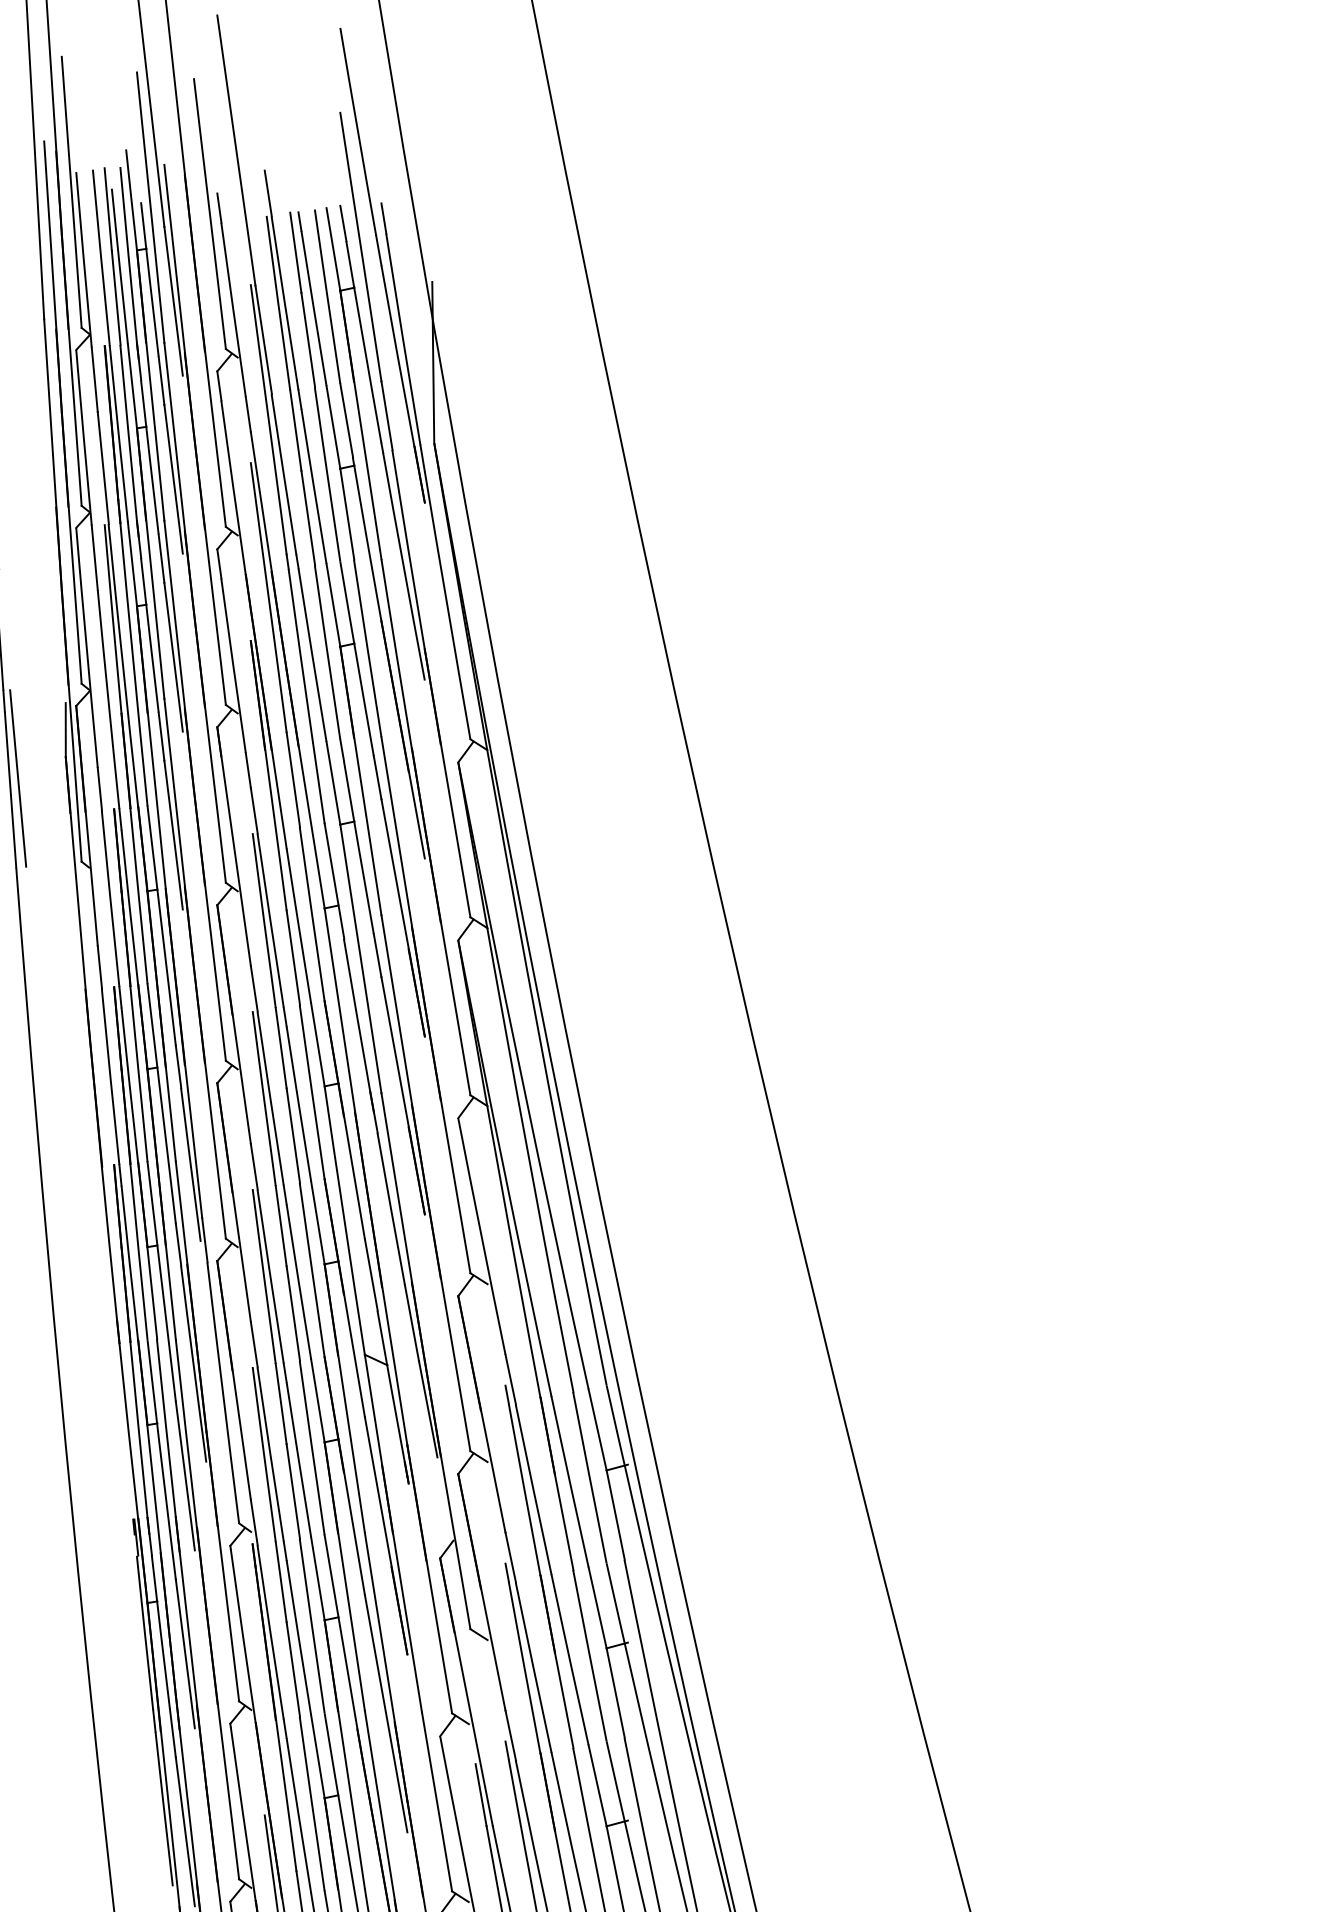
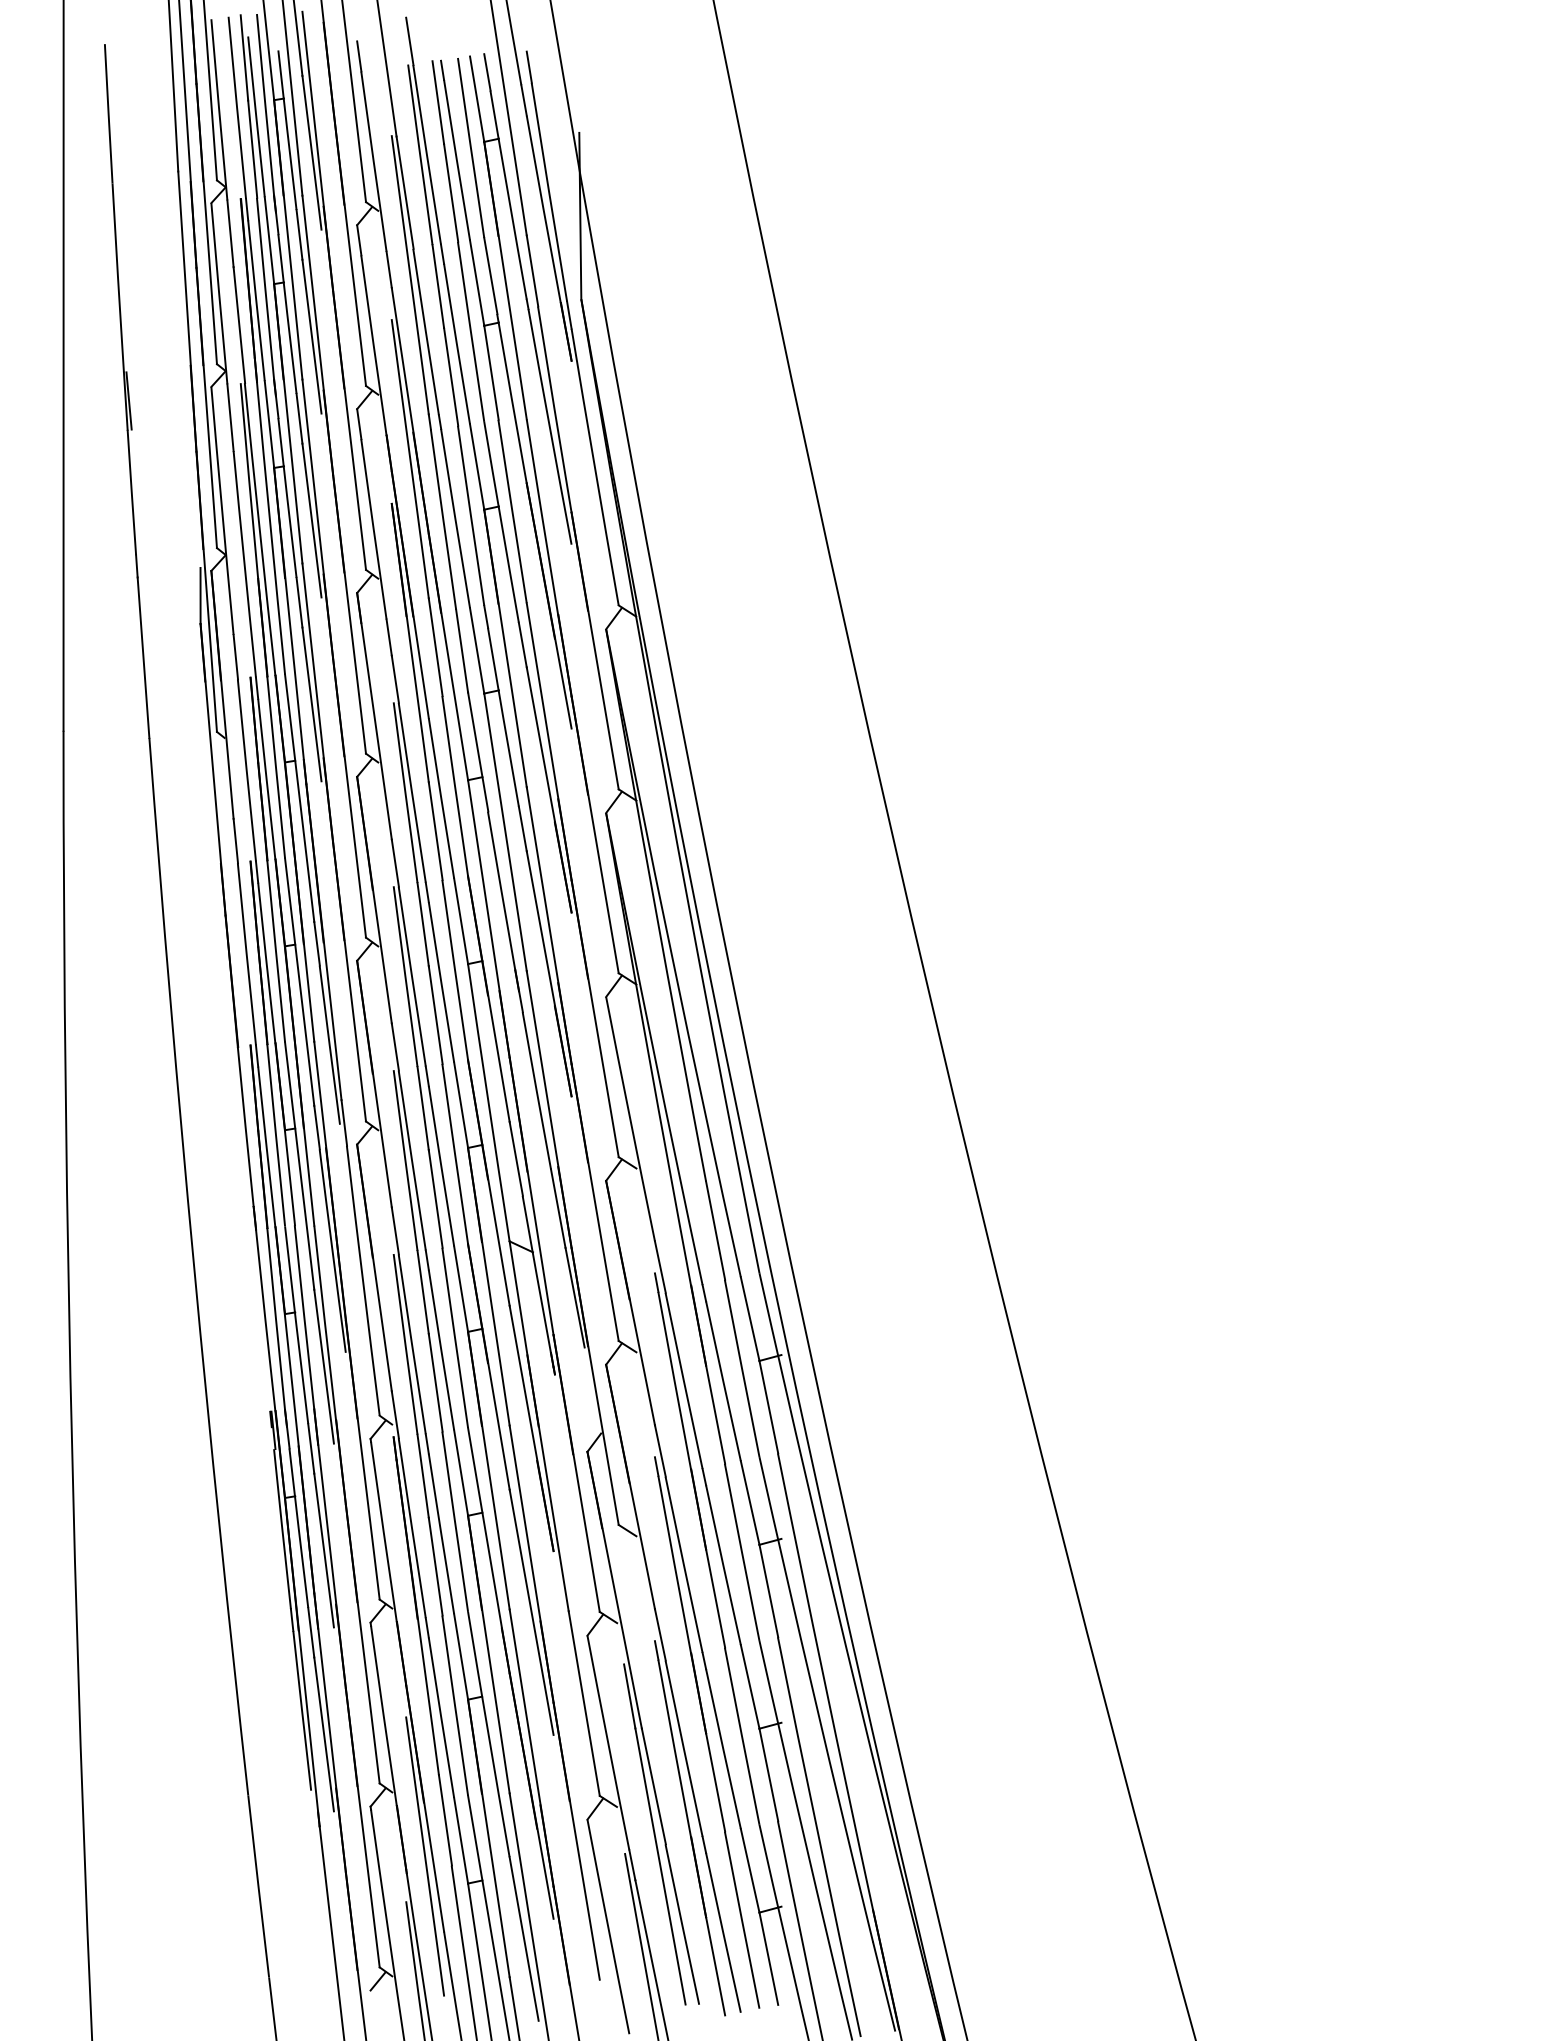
line: (18, 778) -> (151, 645), removed

